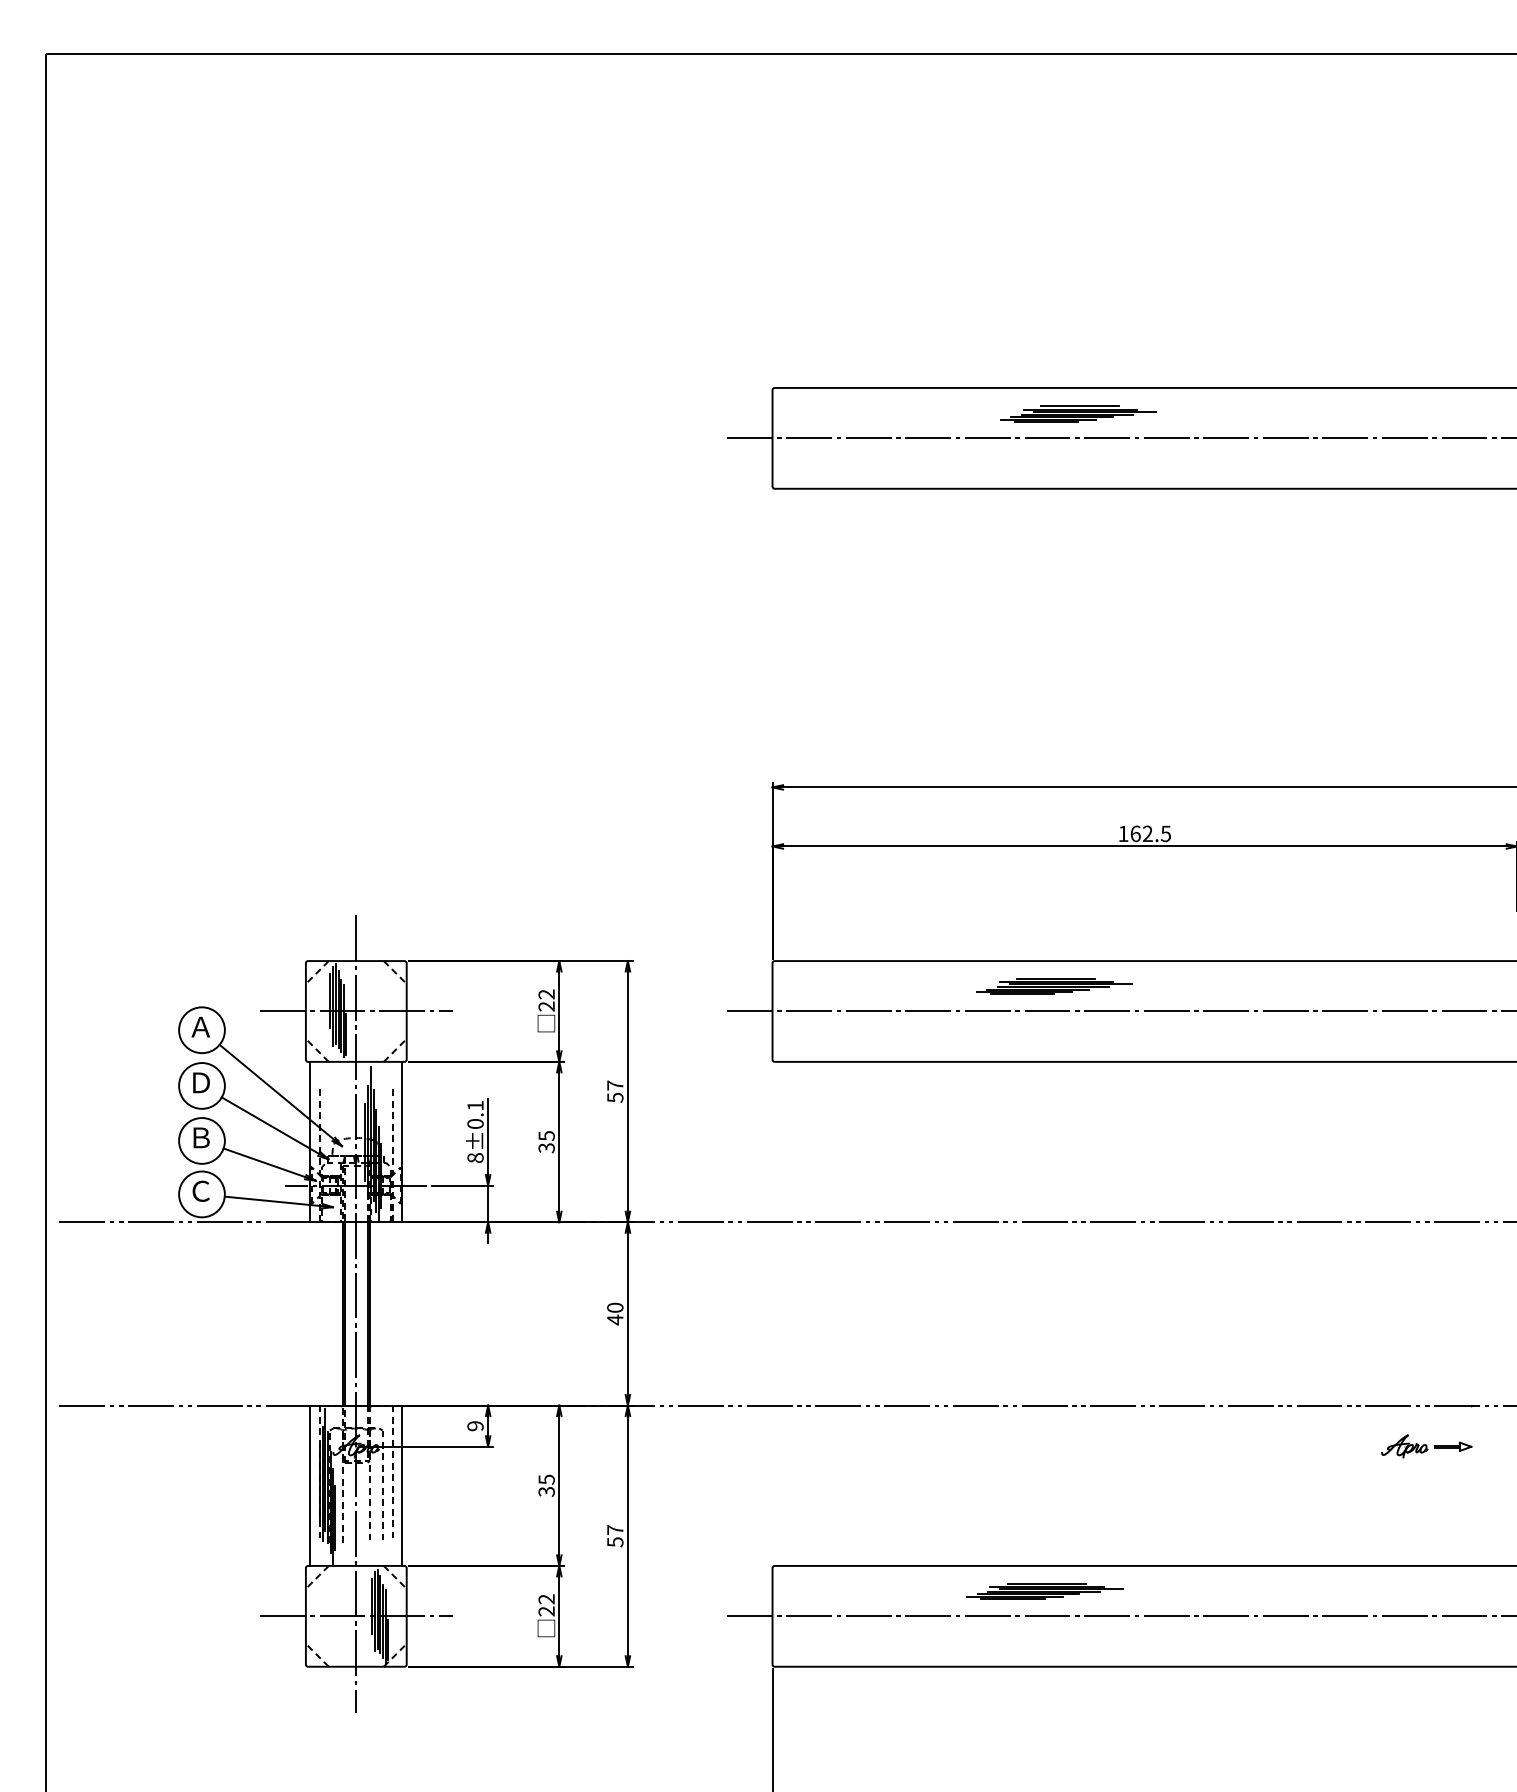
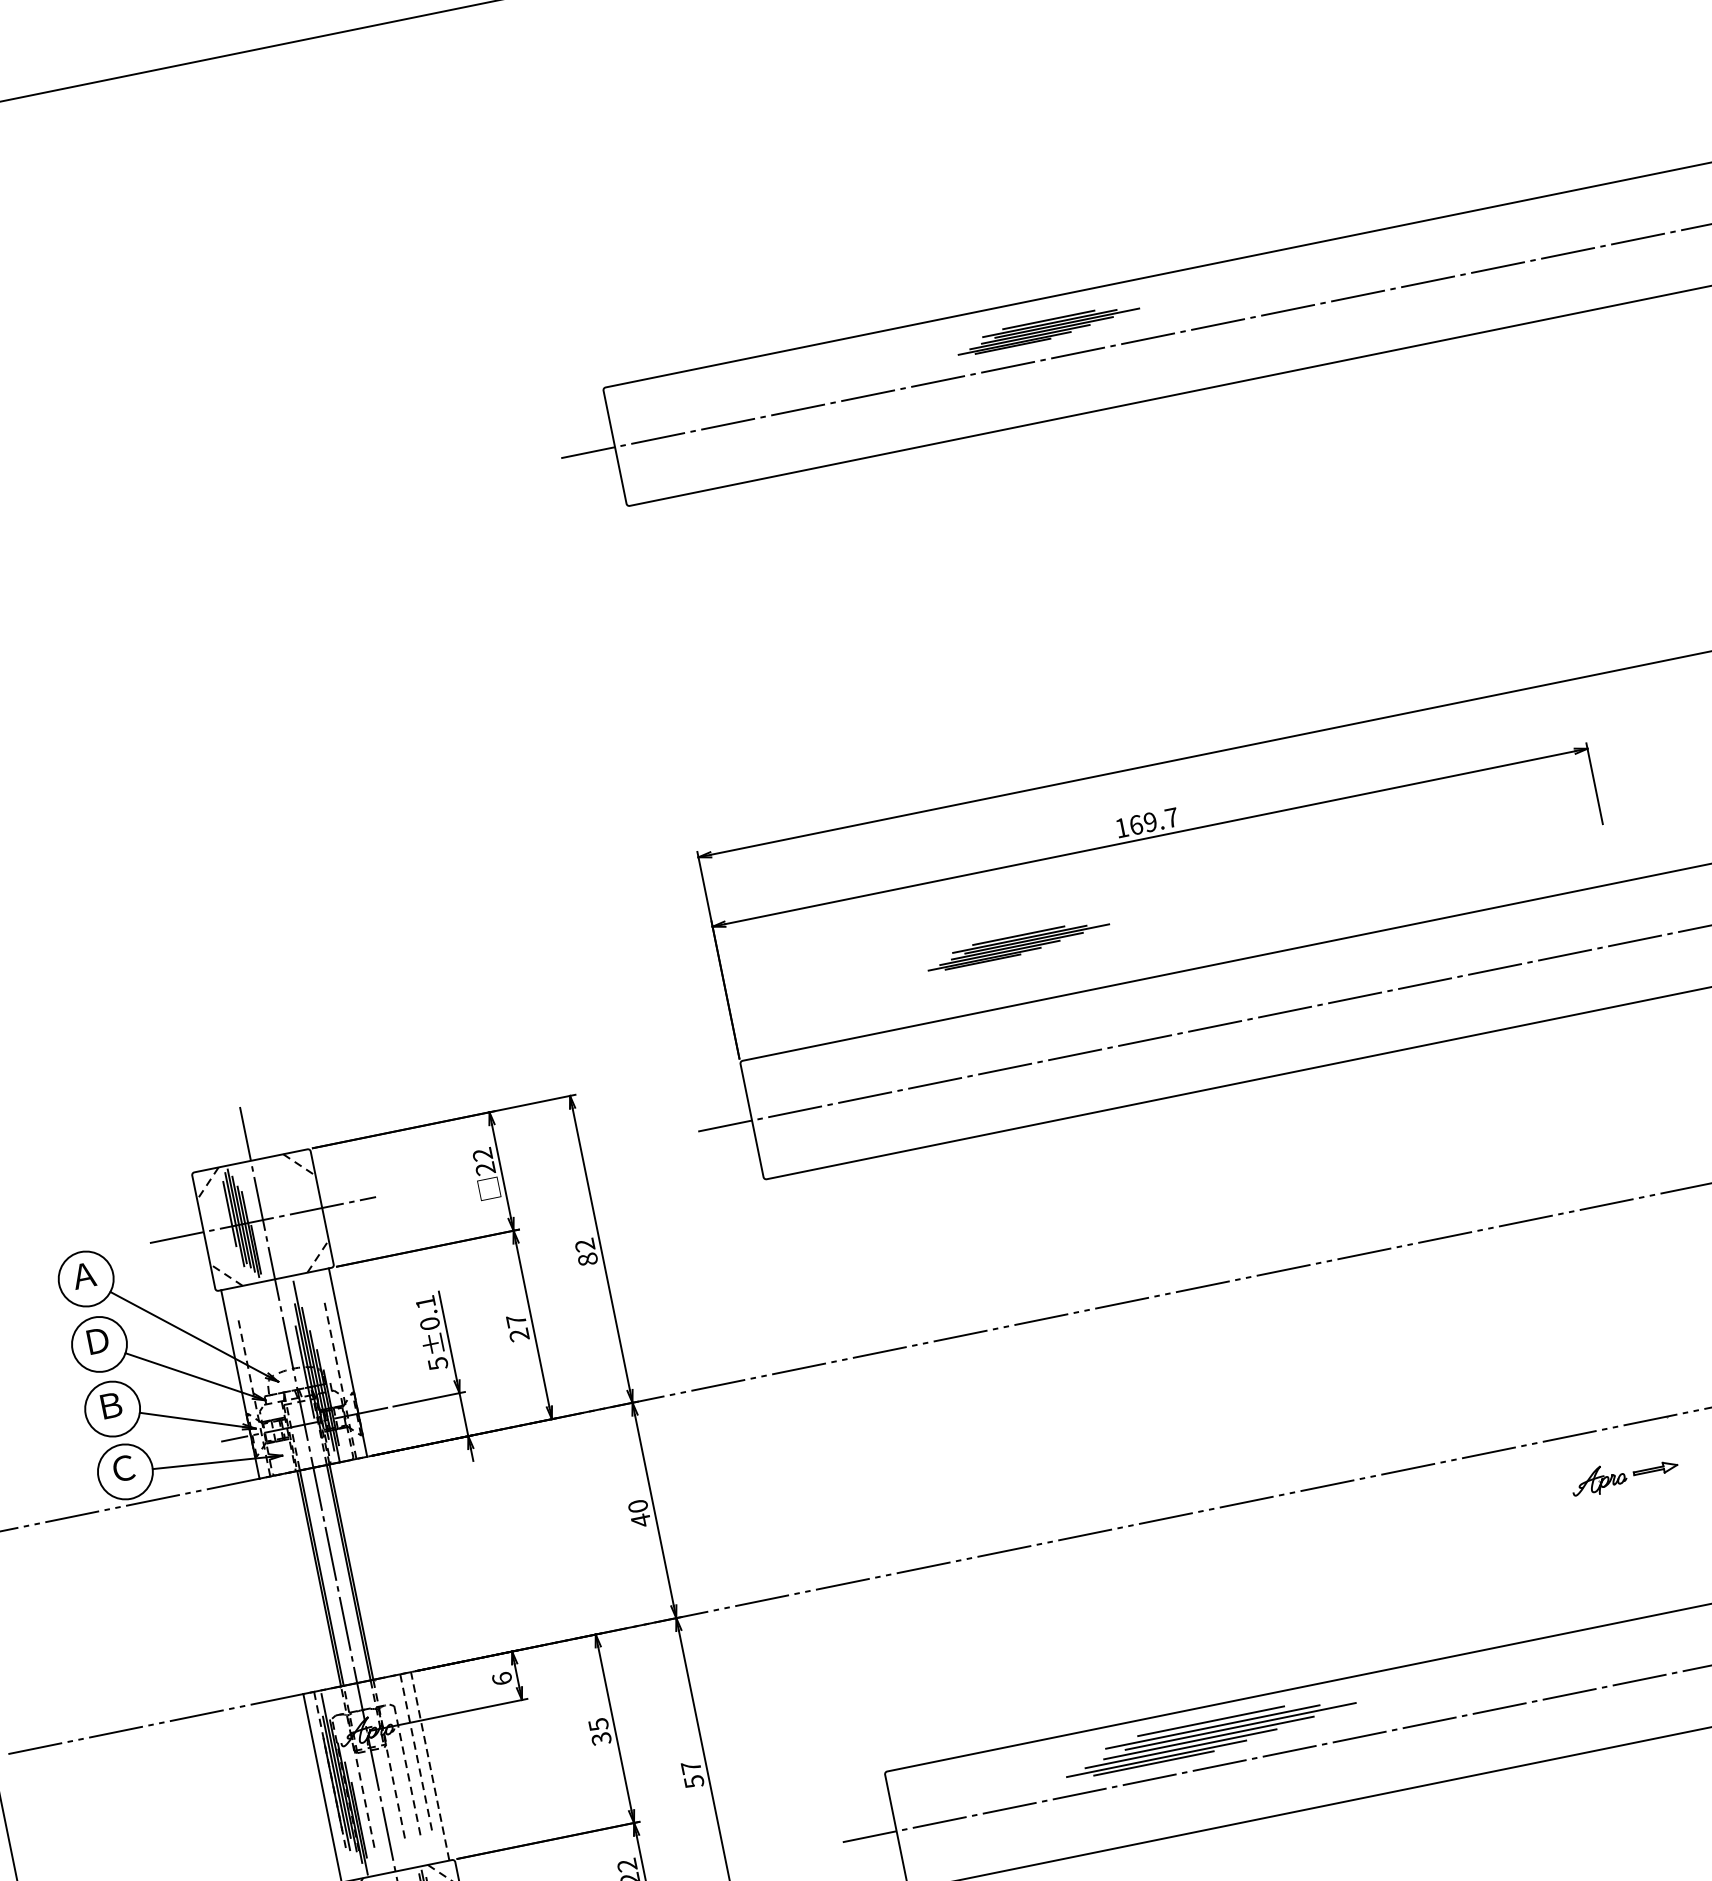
part: (1078, 413) -> (1048, 328), moved
text: (1156, 833) -> (1160, 819), 162.5 -> 169.7
part: (1054, 986) -> (1018, 945), moved
text: (615, 1091) -> (586, 1252), 57 -> 82
text: (546, 1142) -> (517, 1328), 35 -> 27
text: (475, 1158) -> (438, 1364), 8±0.1 -> 5±0.1
text: (475, 1426) -> (502, 1679), 9 -> 6
line: (402, 1485) -> (430, 1765), solid -> dashed
part: (1044, 1591) -> (1210, 1737), size x1.6

